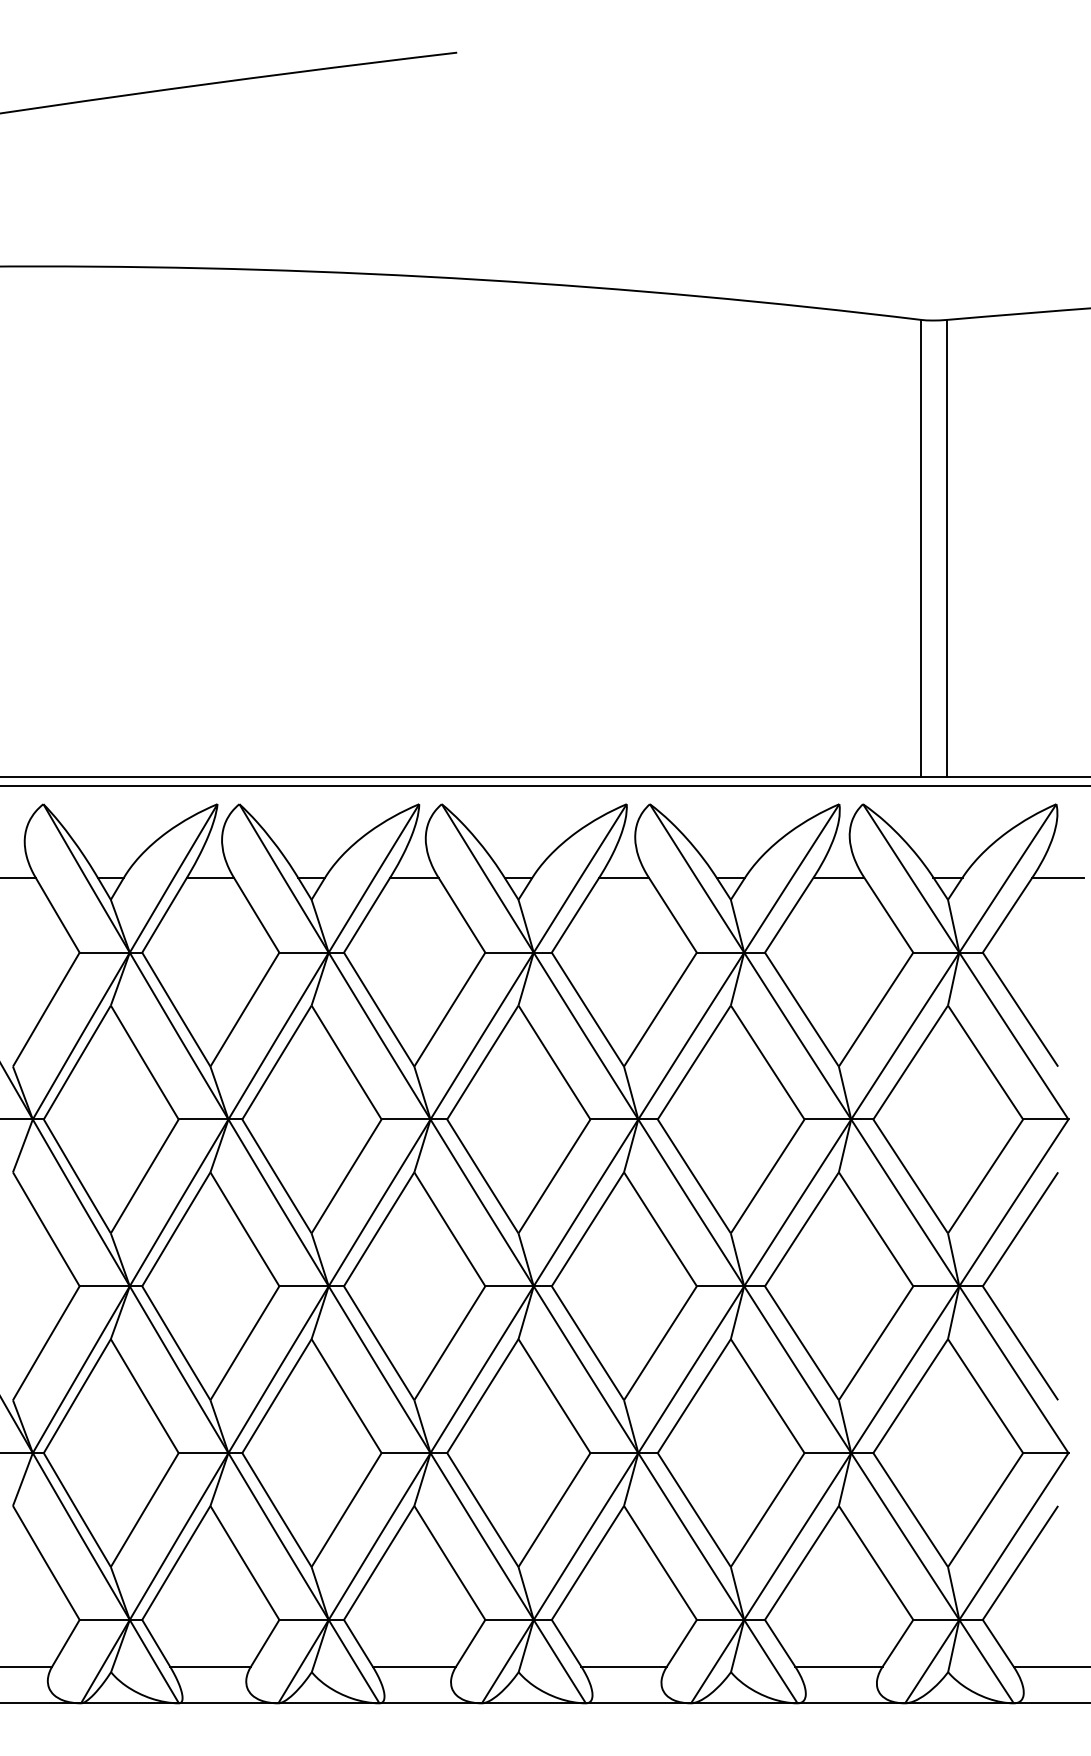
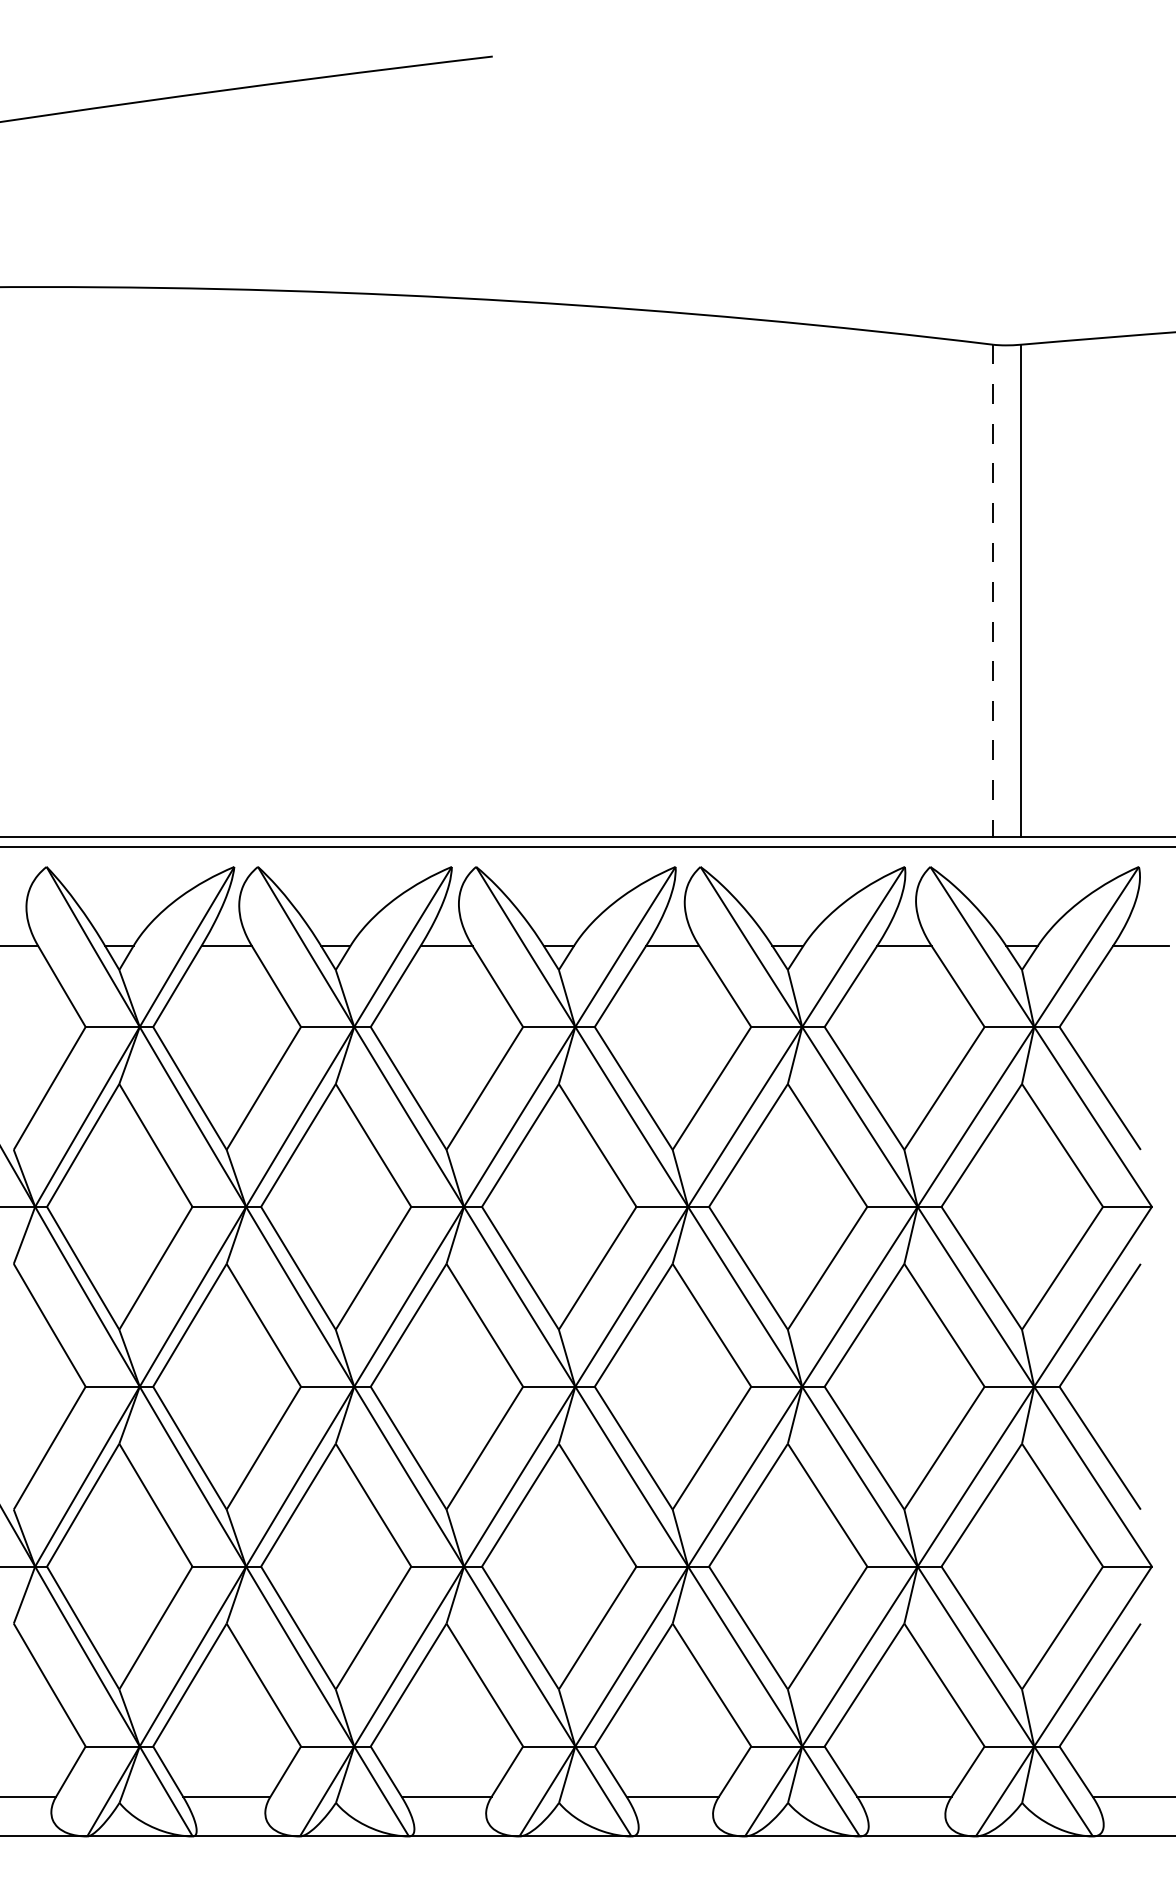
line: (921, 548) -> (993, 591), solid -> dashed

